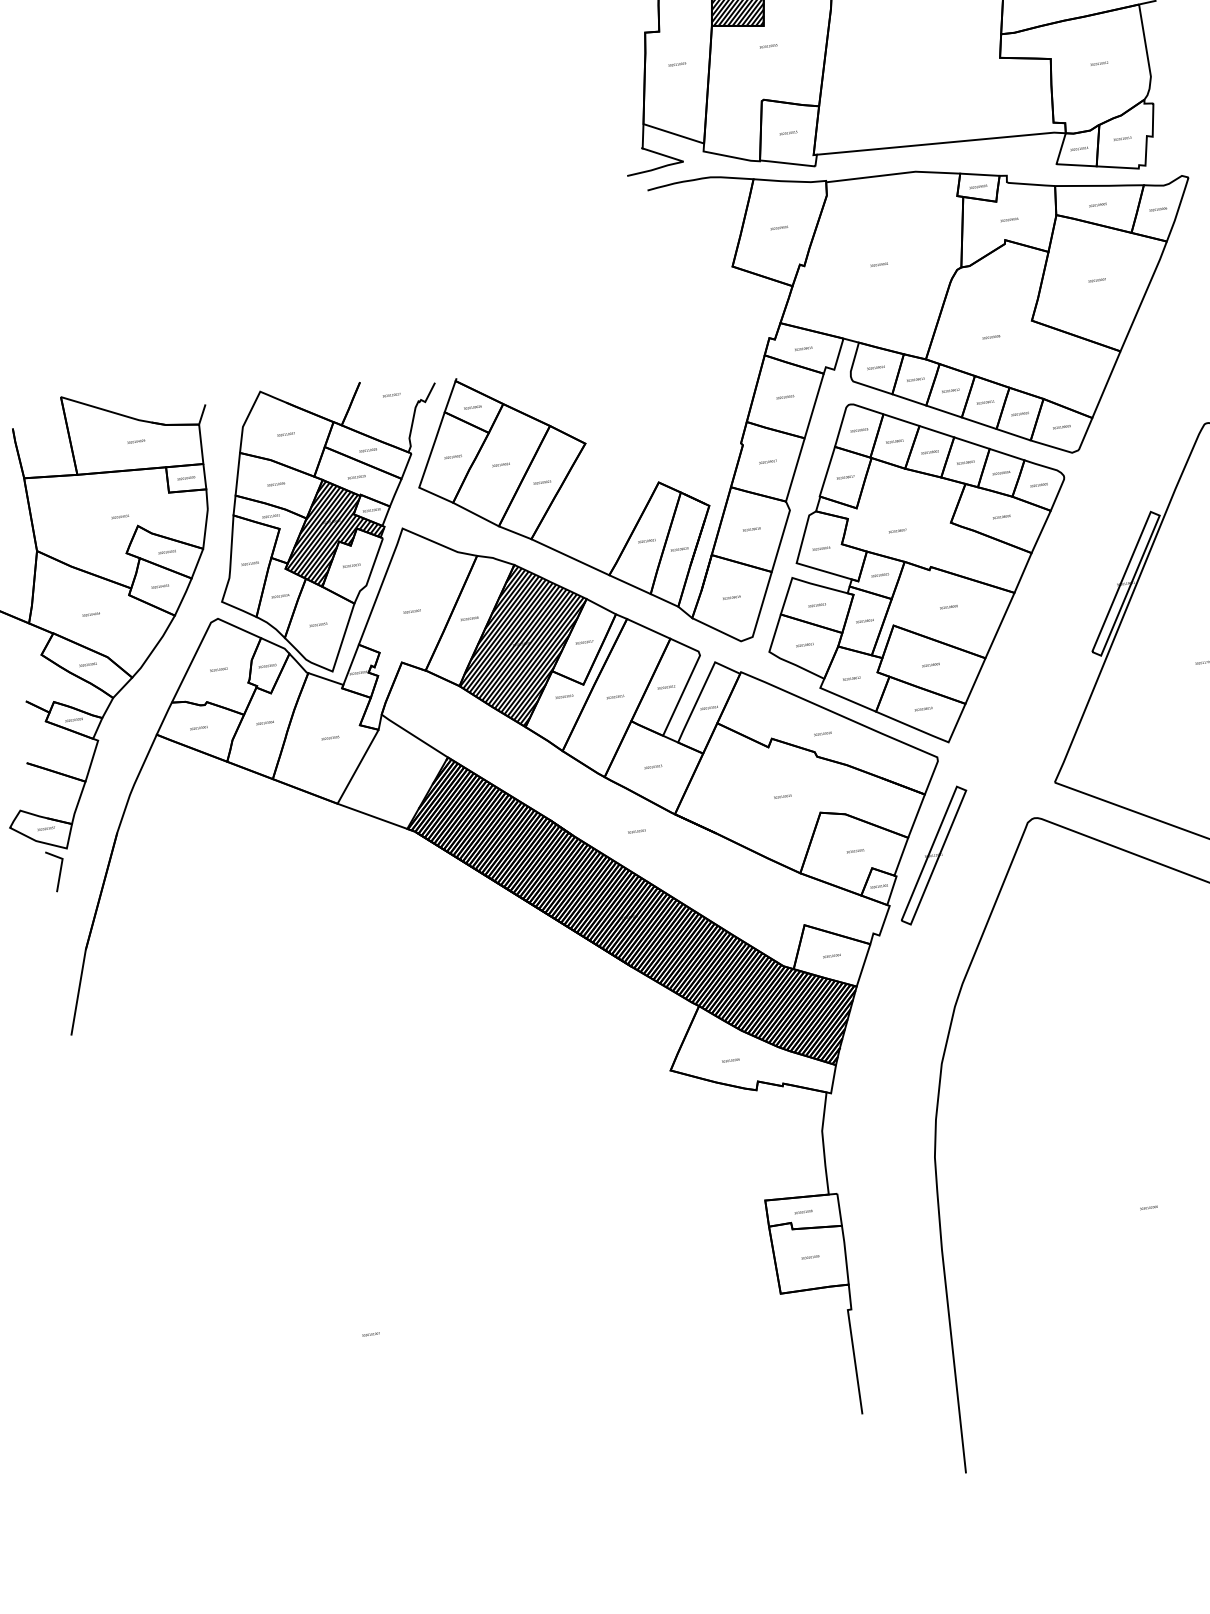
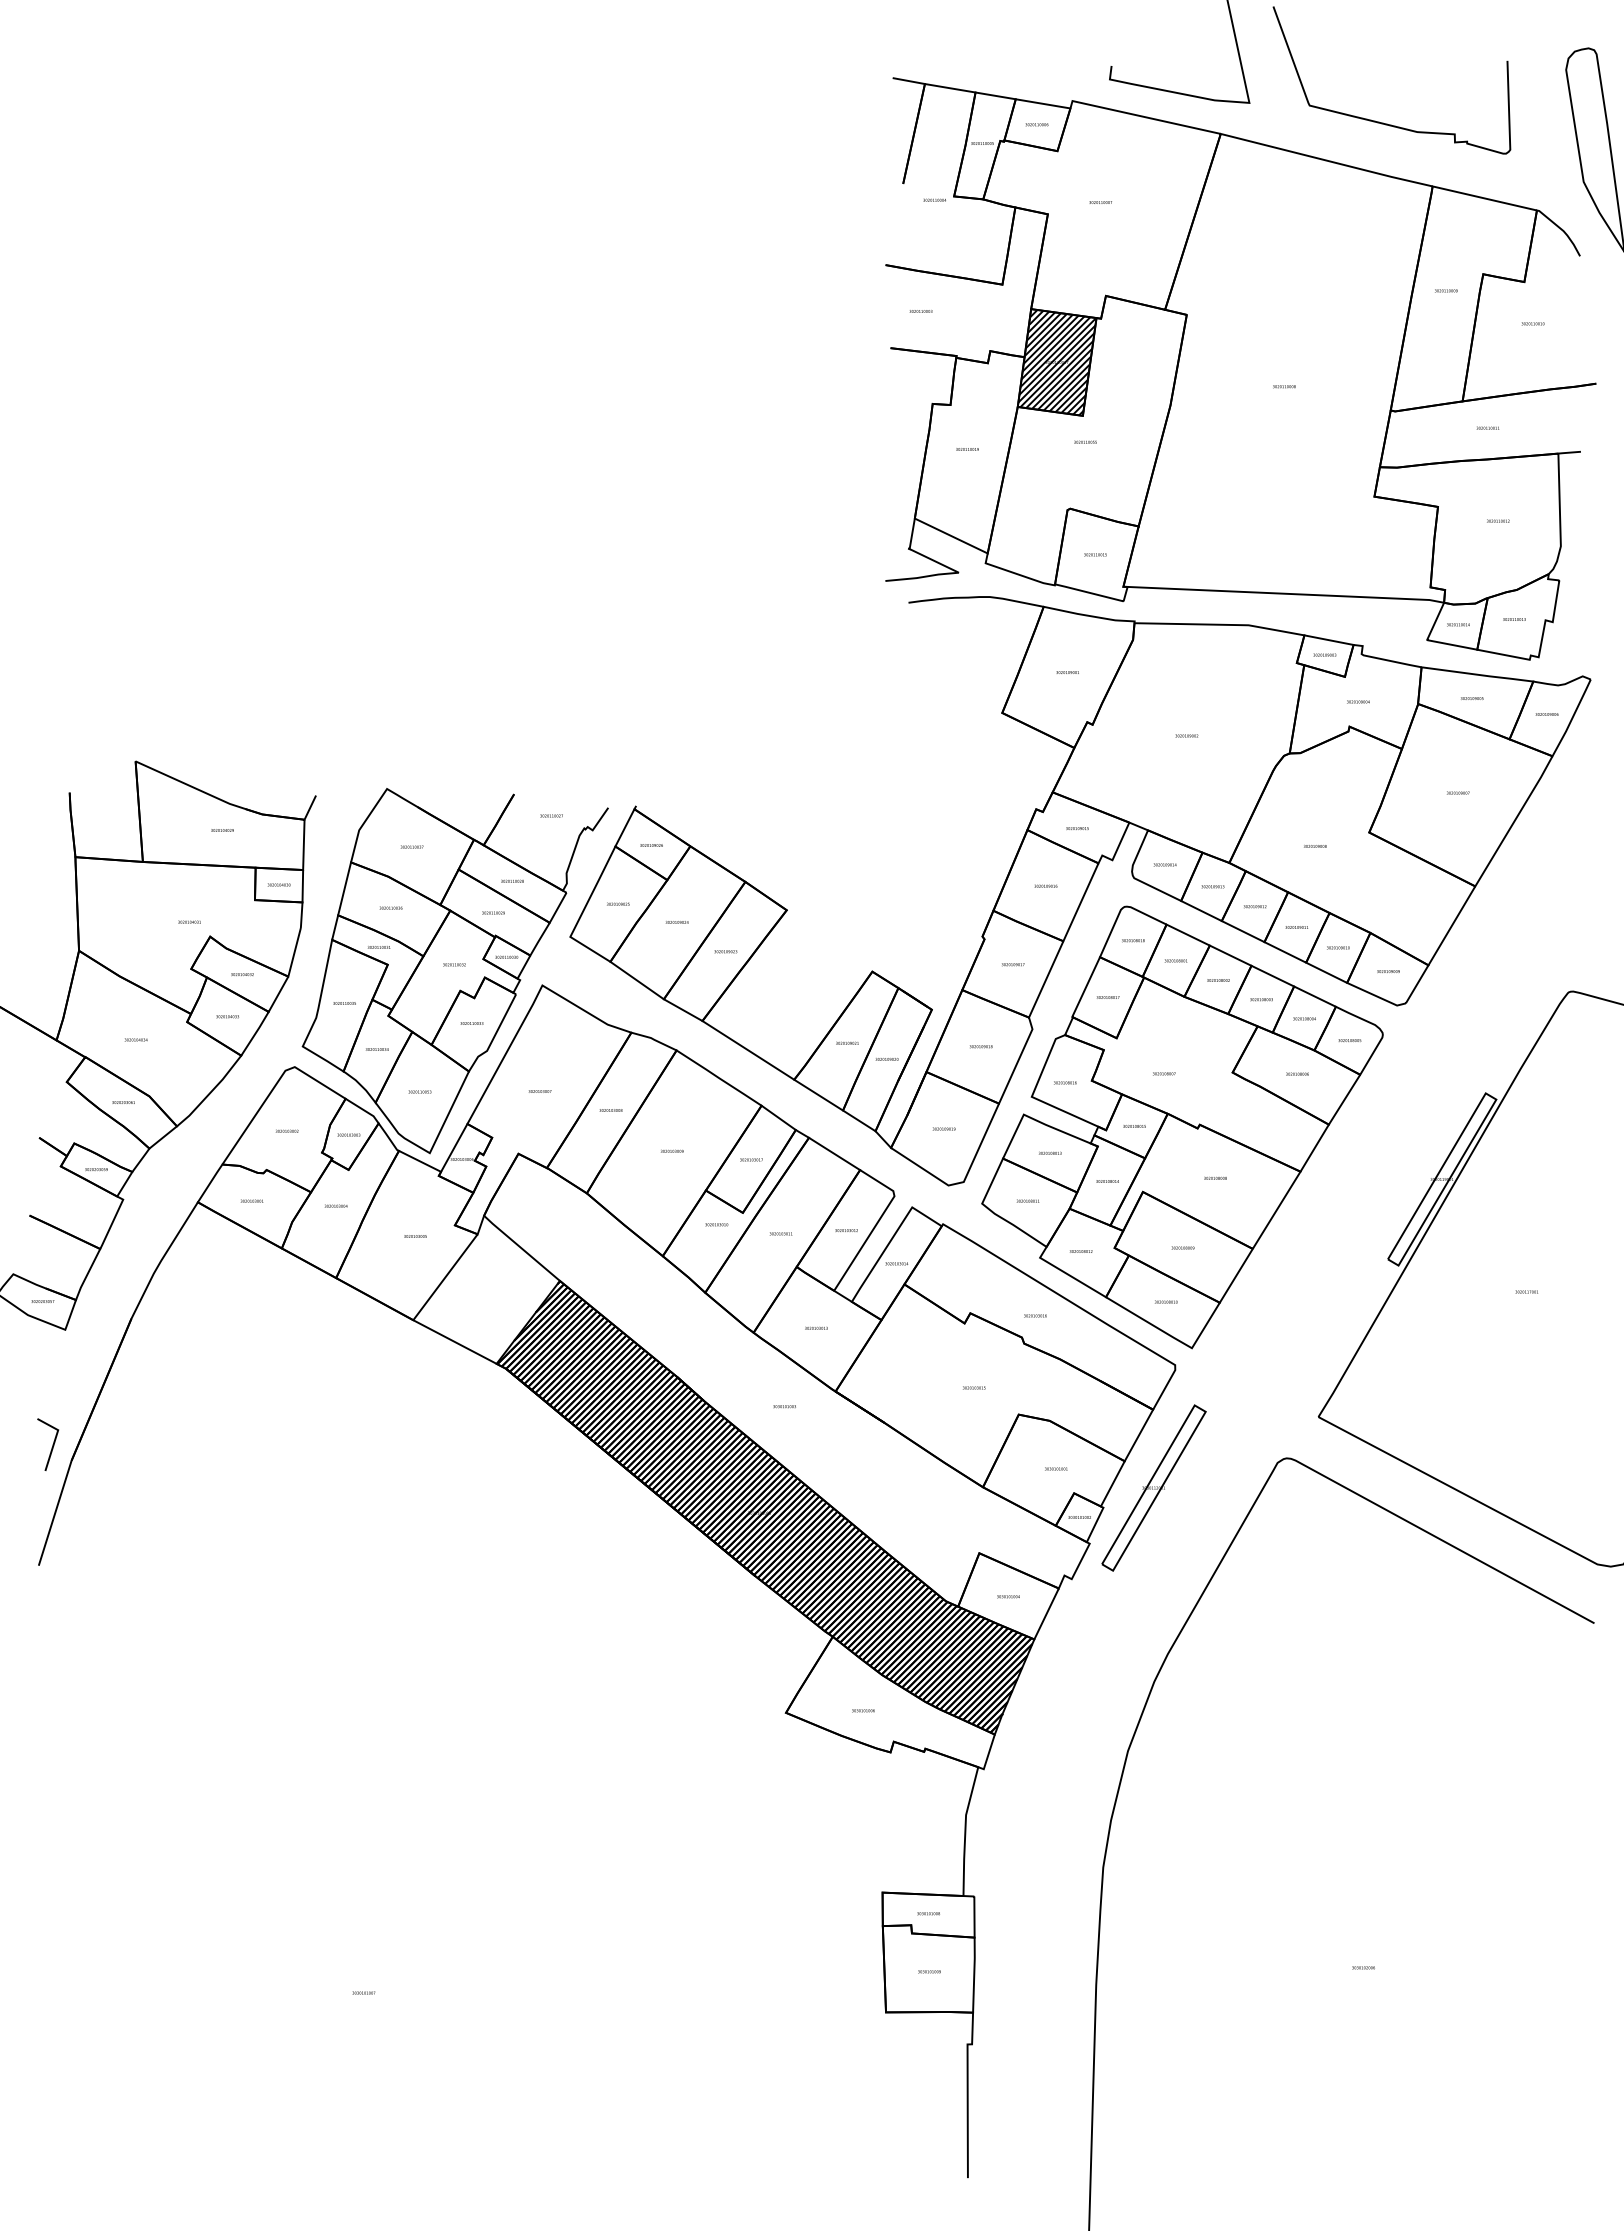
hatch: (333, 532) -> (454, 978), removed
hatch: (522, 644) -> (673, 1152), removed
line: (59, 870) -> (52, 1444), moved

